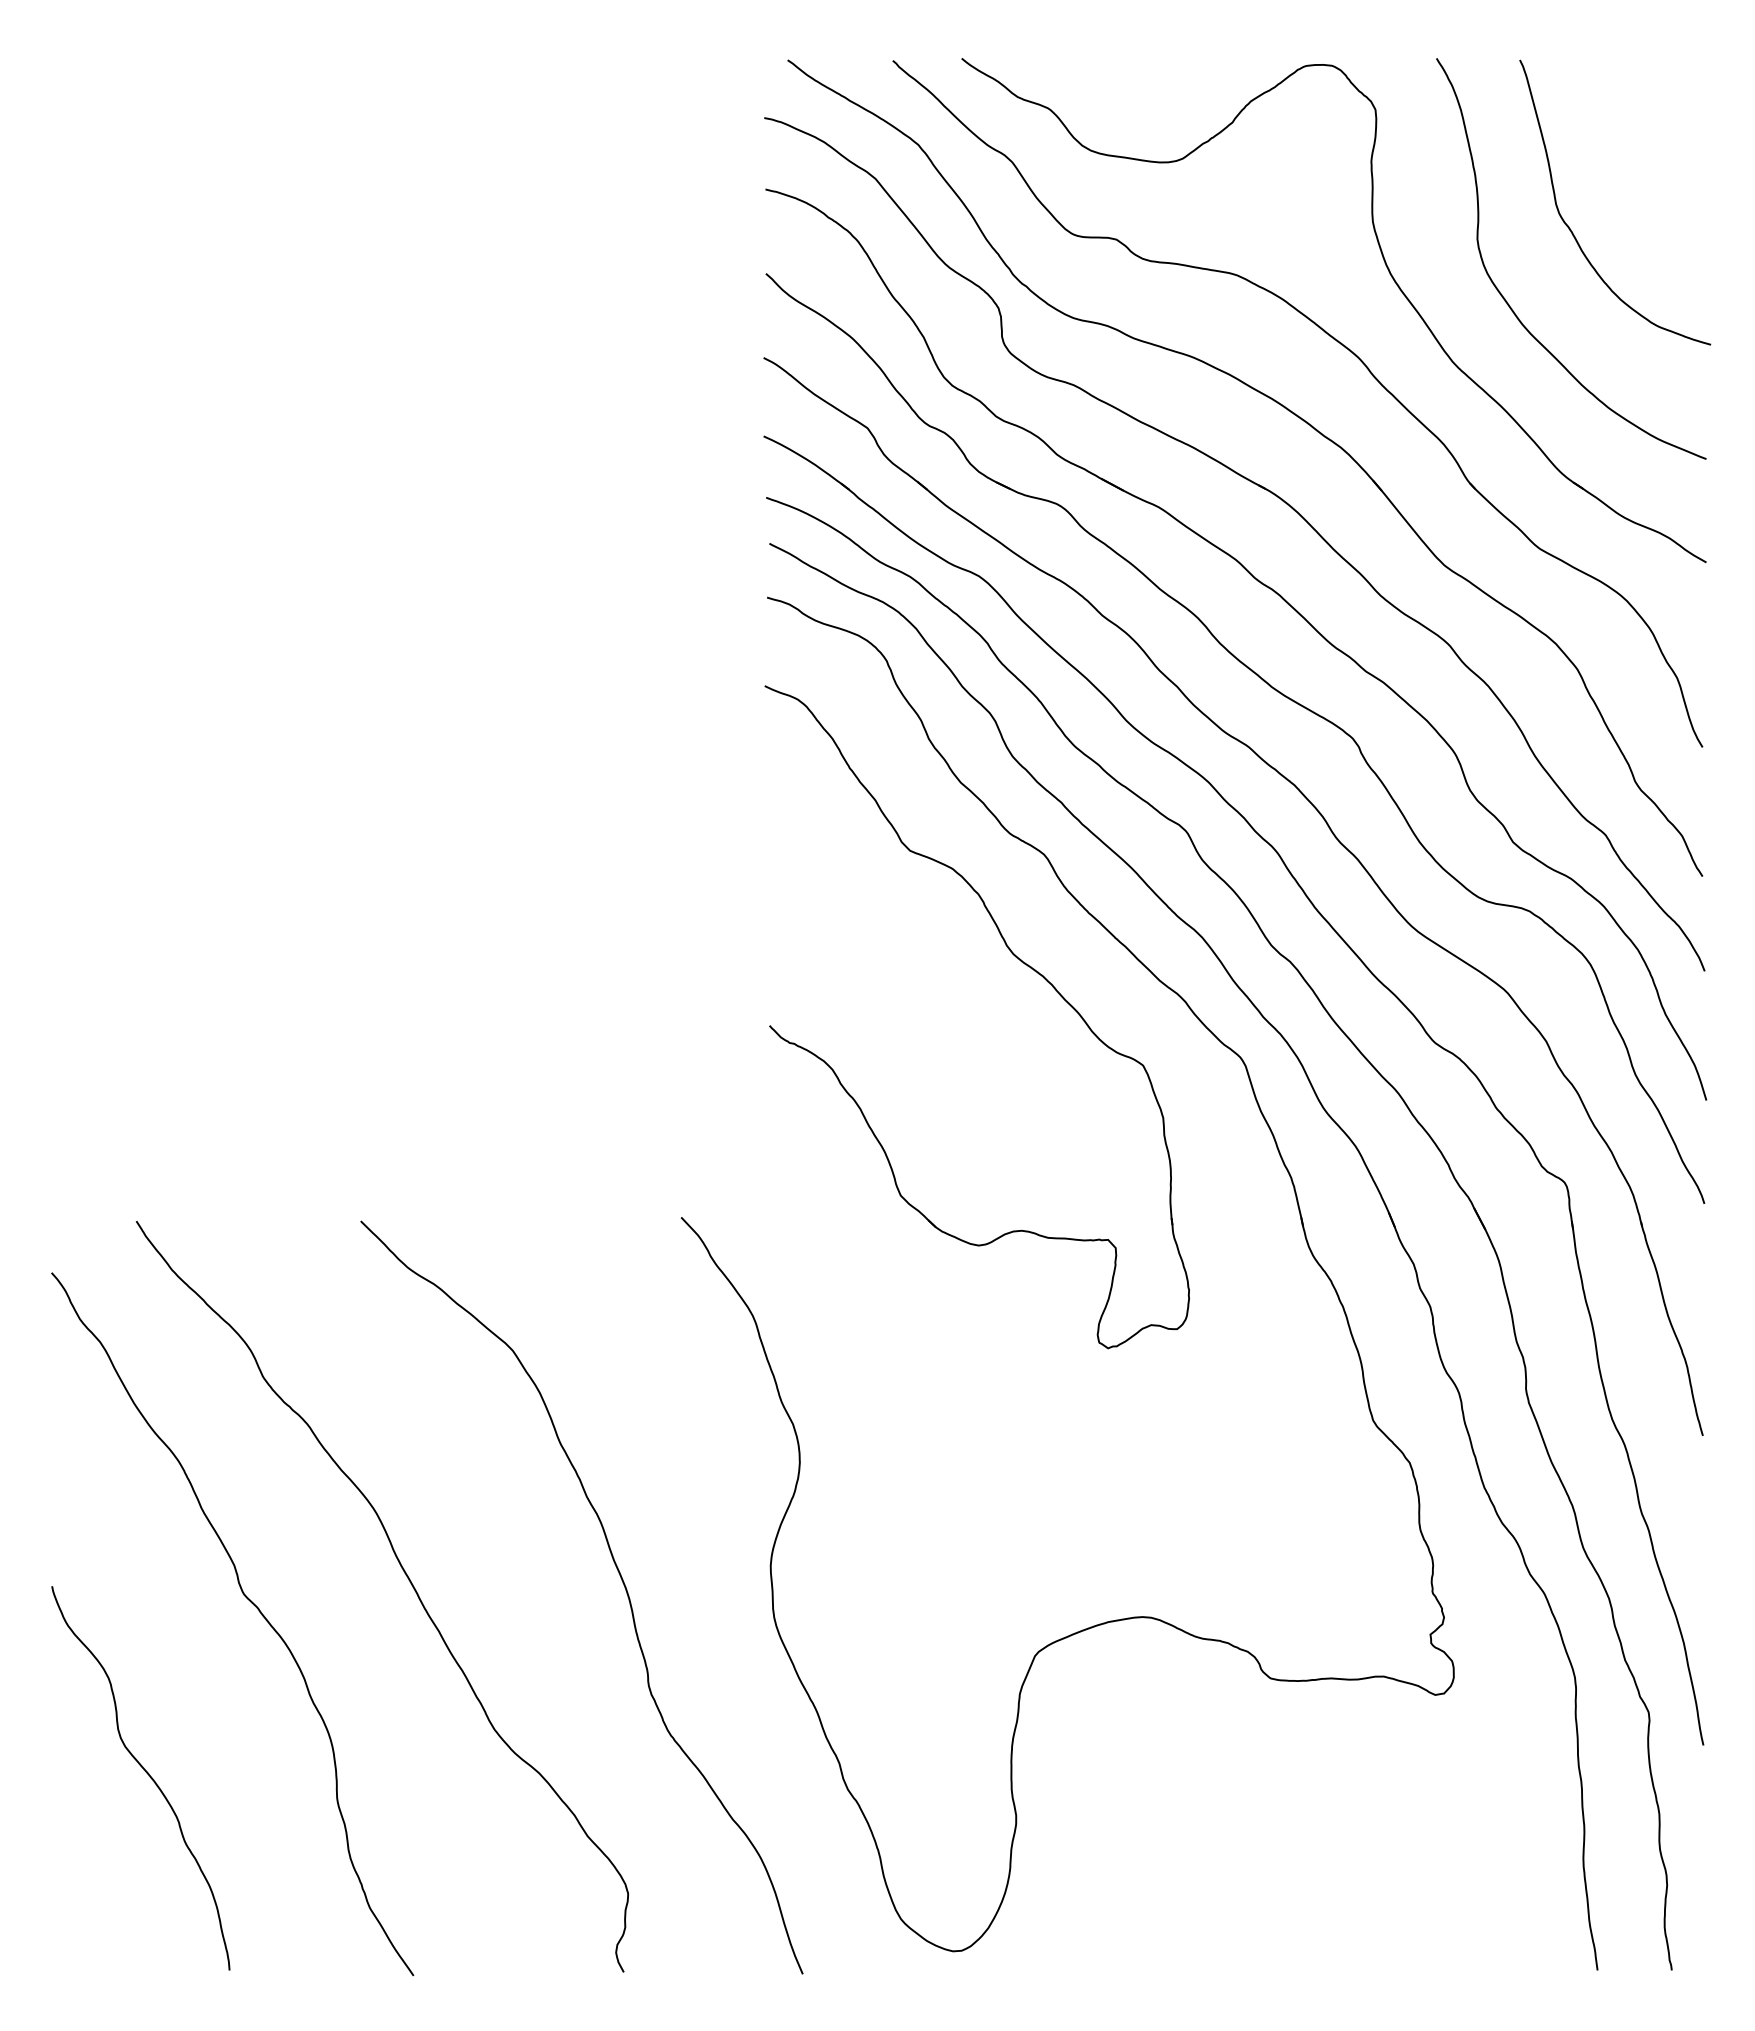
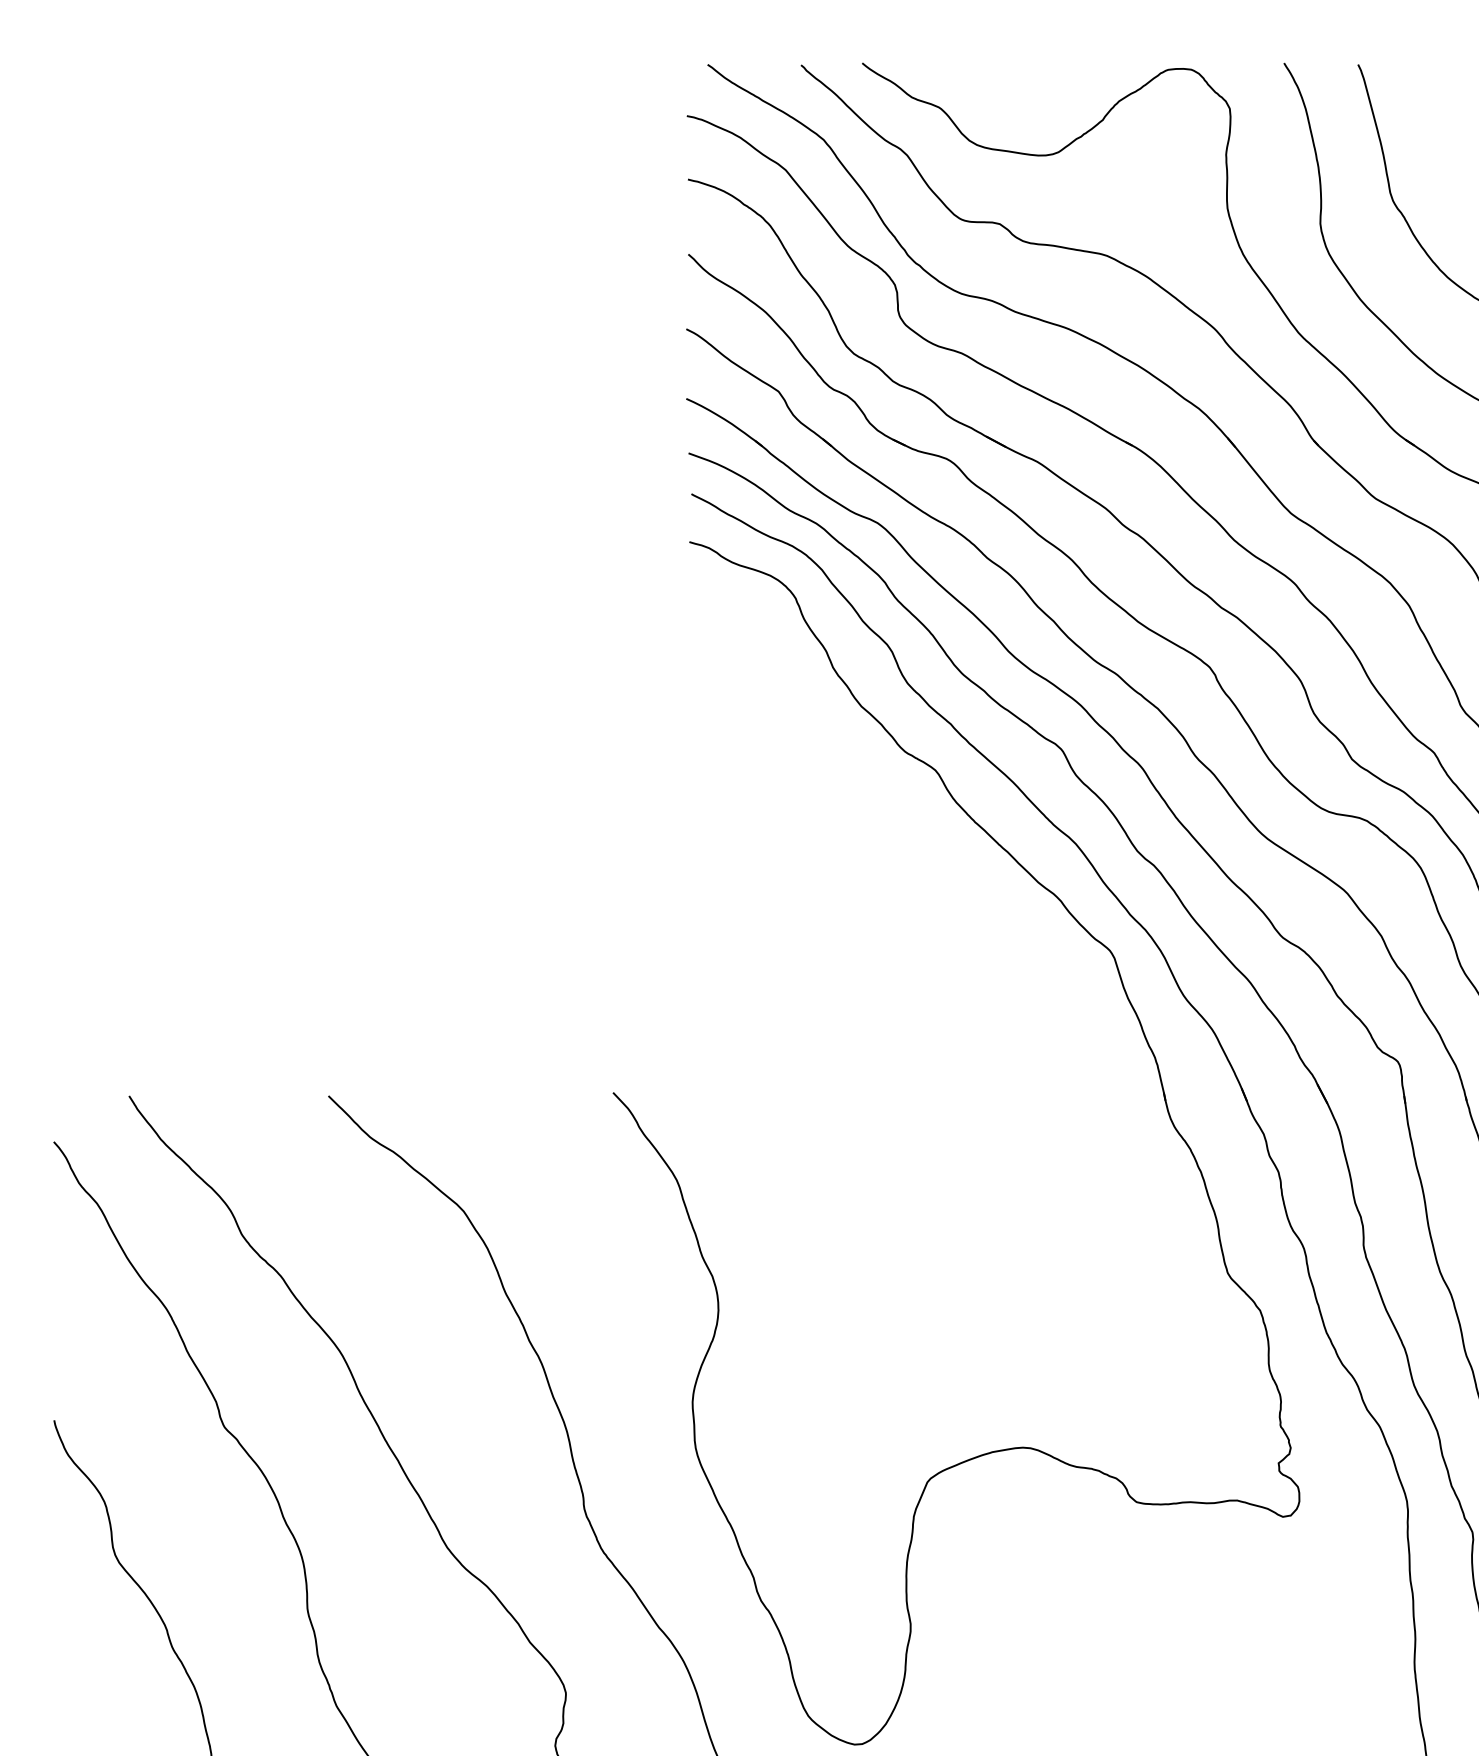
part: (1021, 962) -> (915, 866), removed

